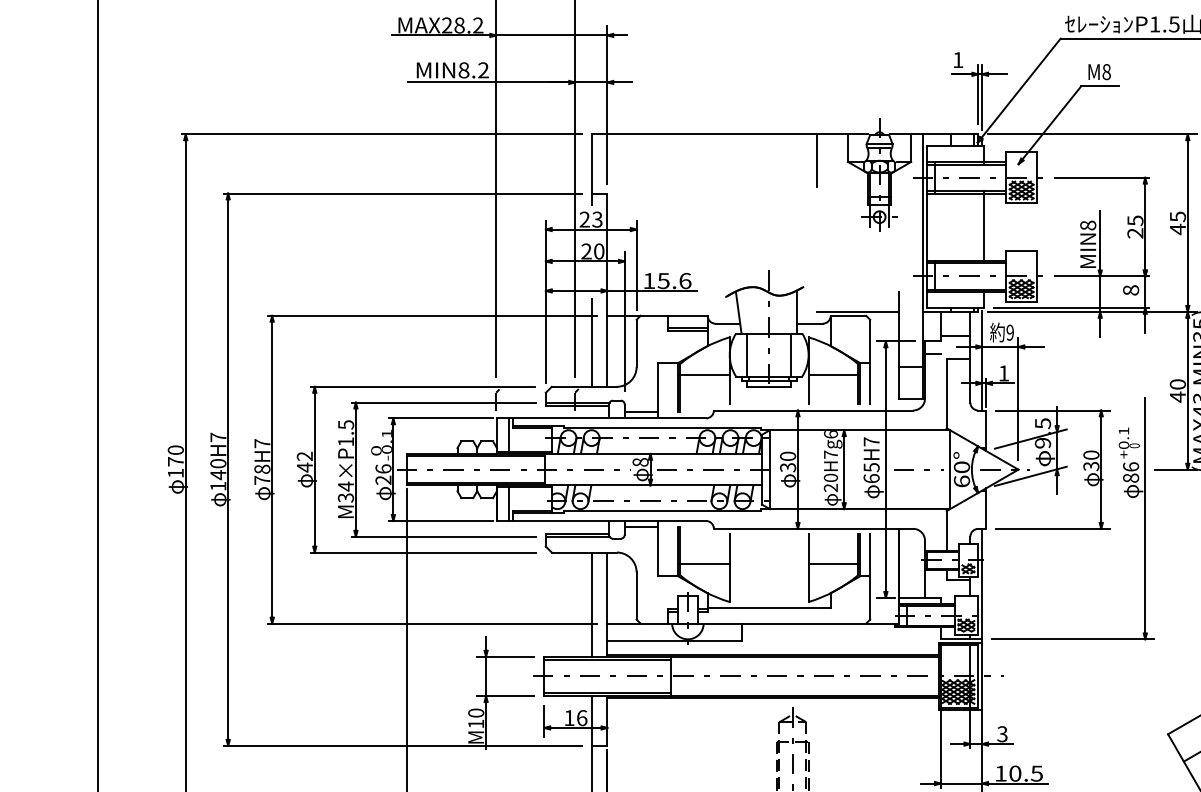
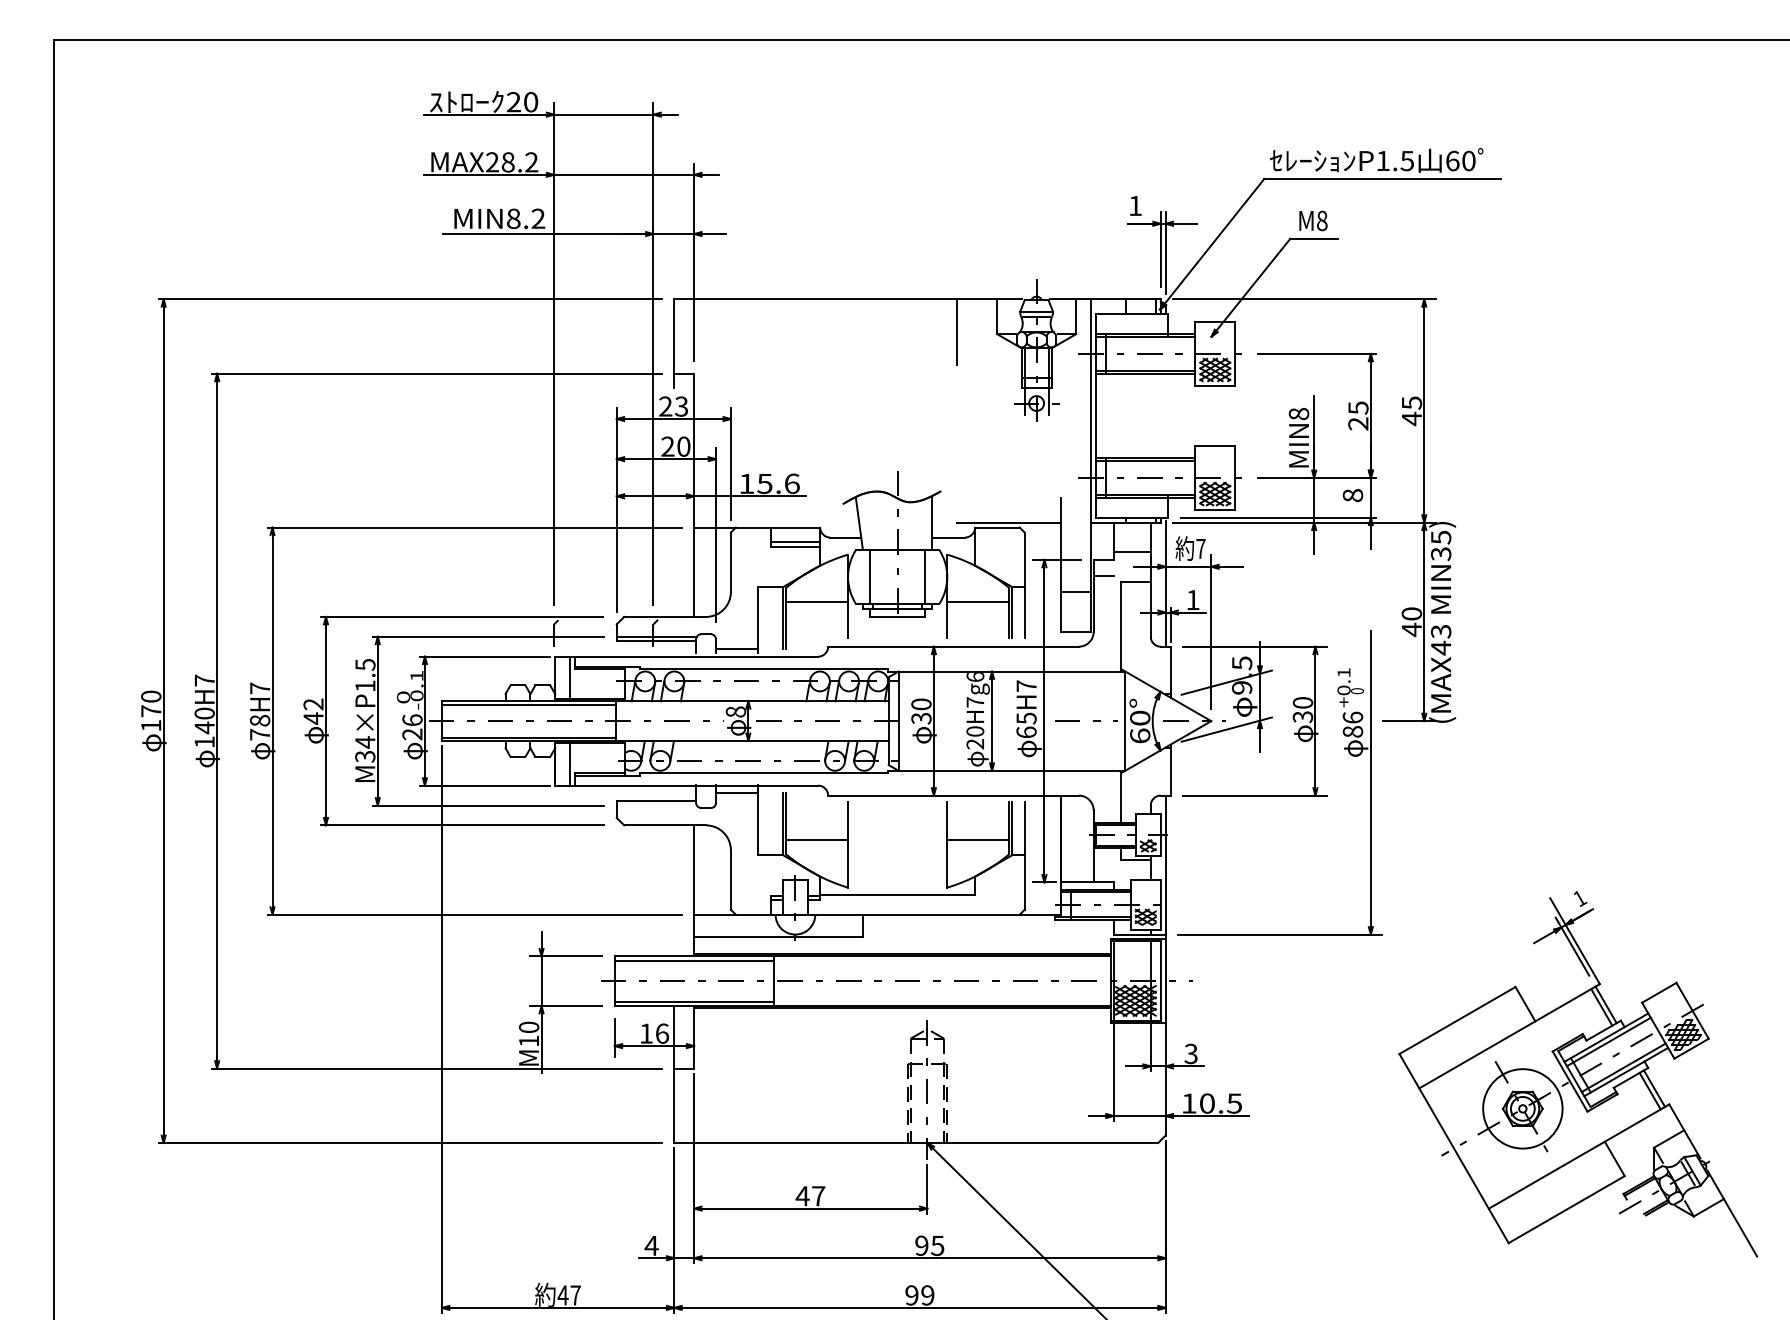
line: (984, 226) -> (1168, 415), removed
text: (1009, 332) -> (1200, 548), 9 -> 7
line: (591, 342) -> (674, 561), removed
line: (577, 536) -> (656, 805), removed
line: (591, 604) -> (674, 890), removed

